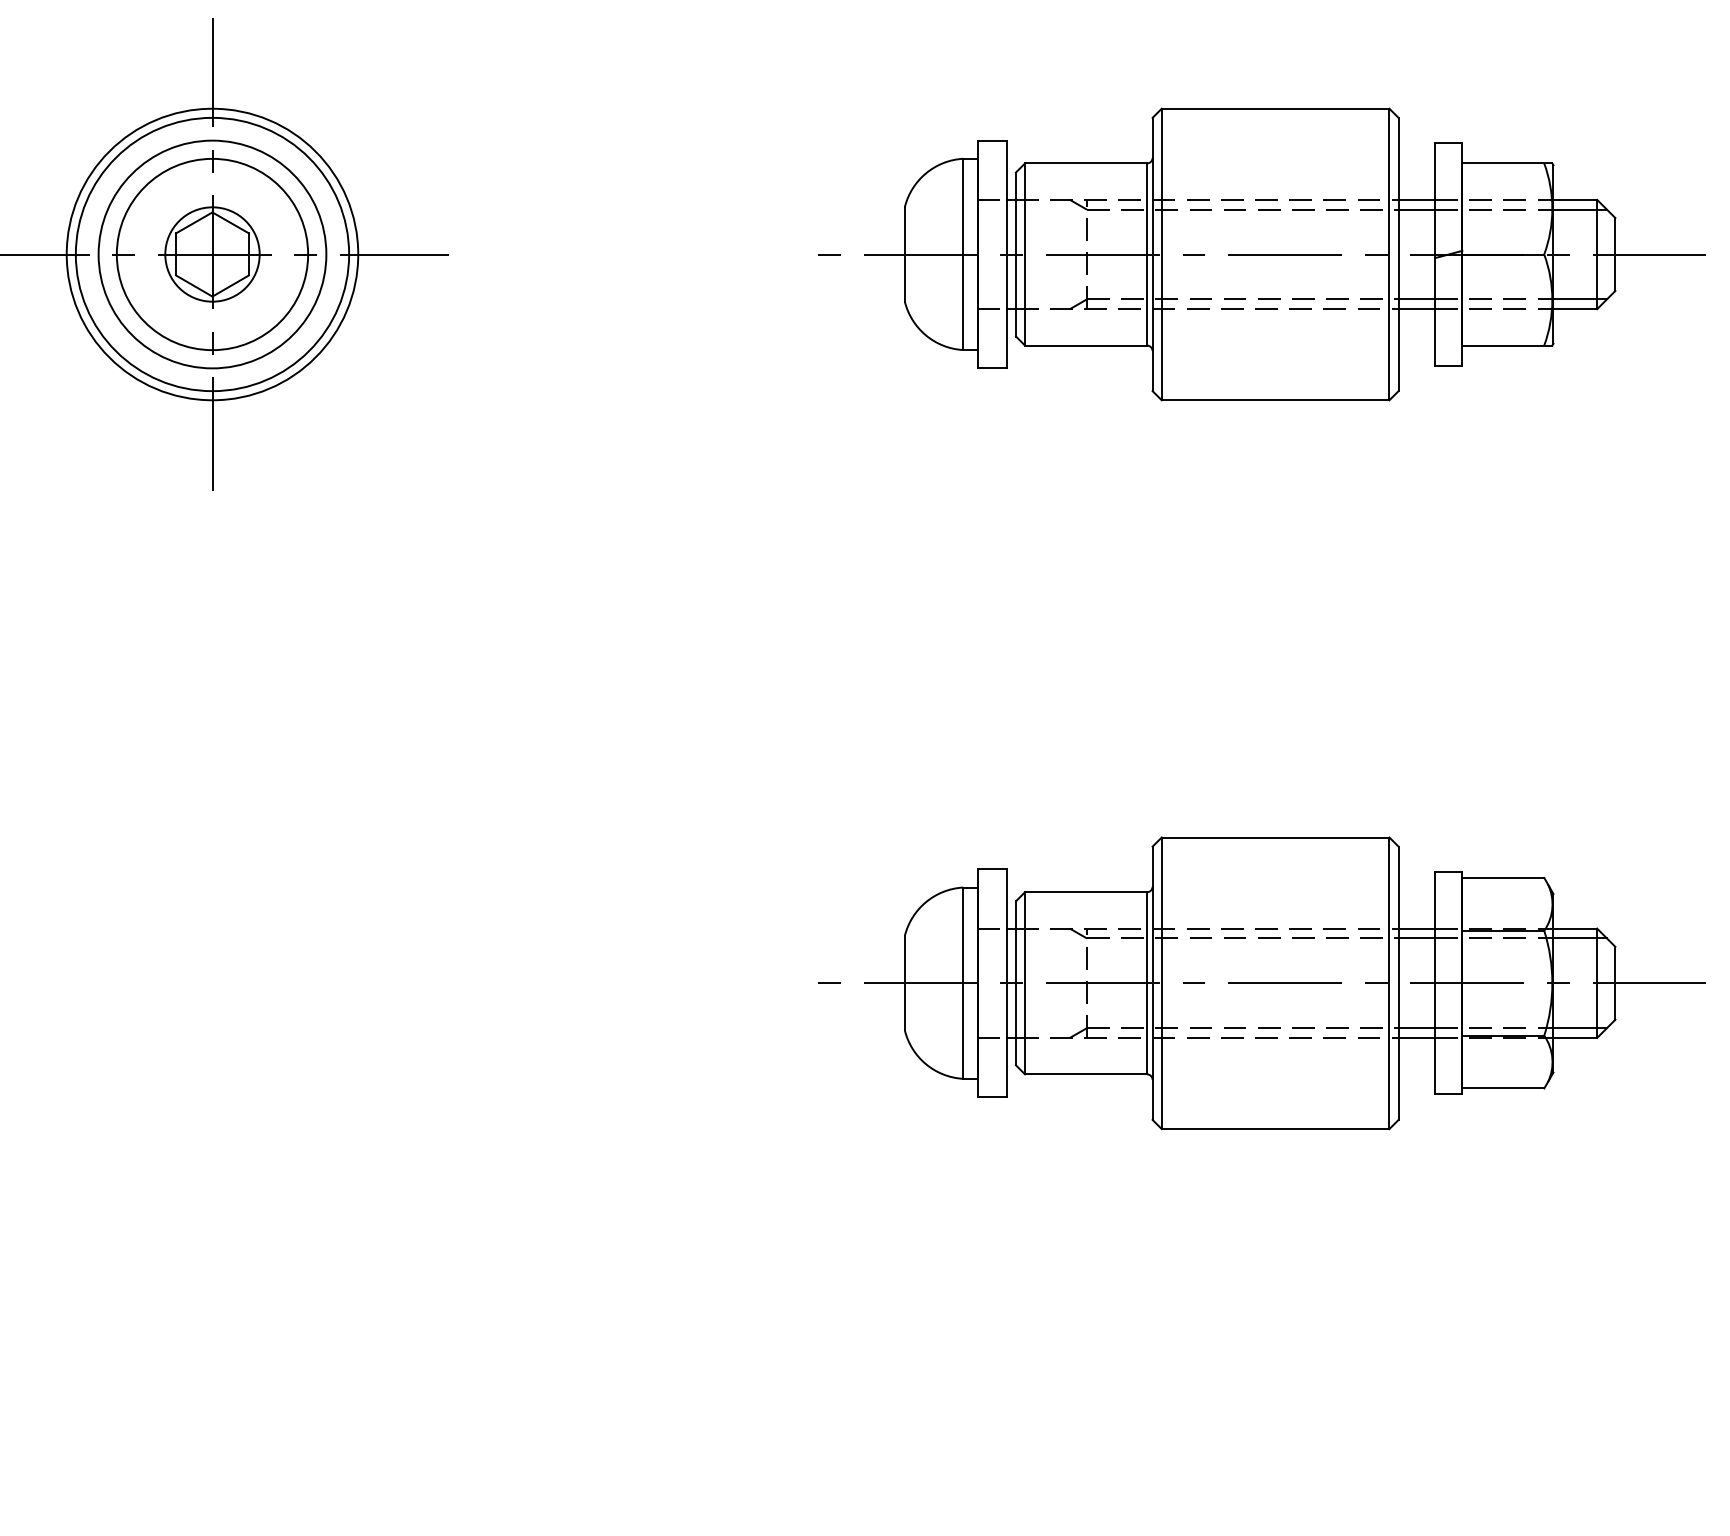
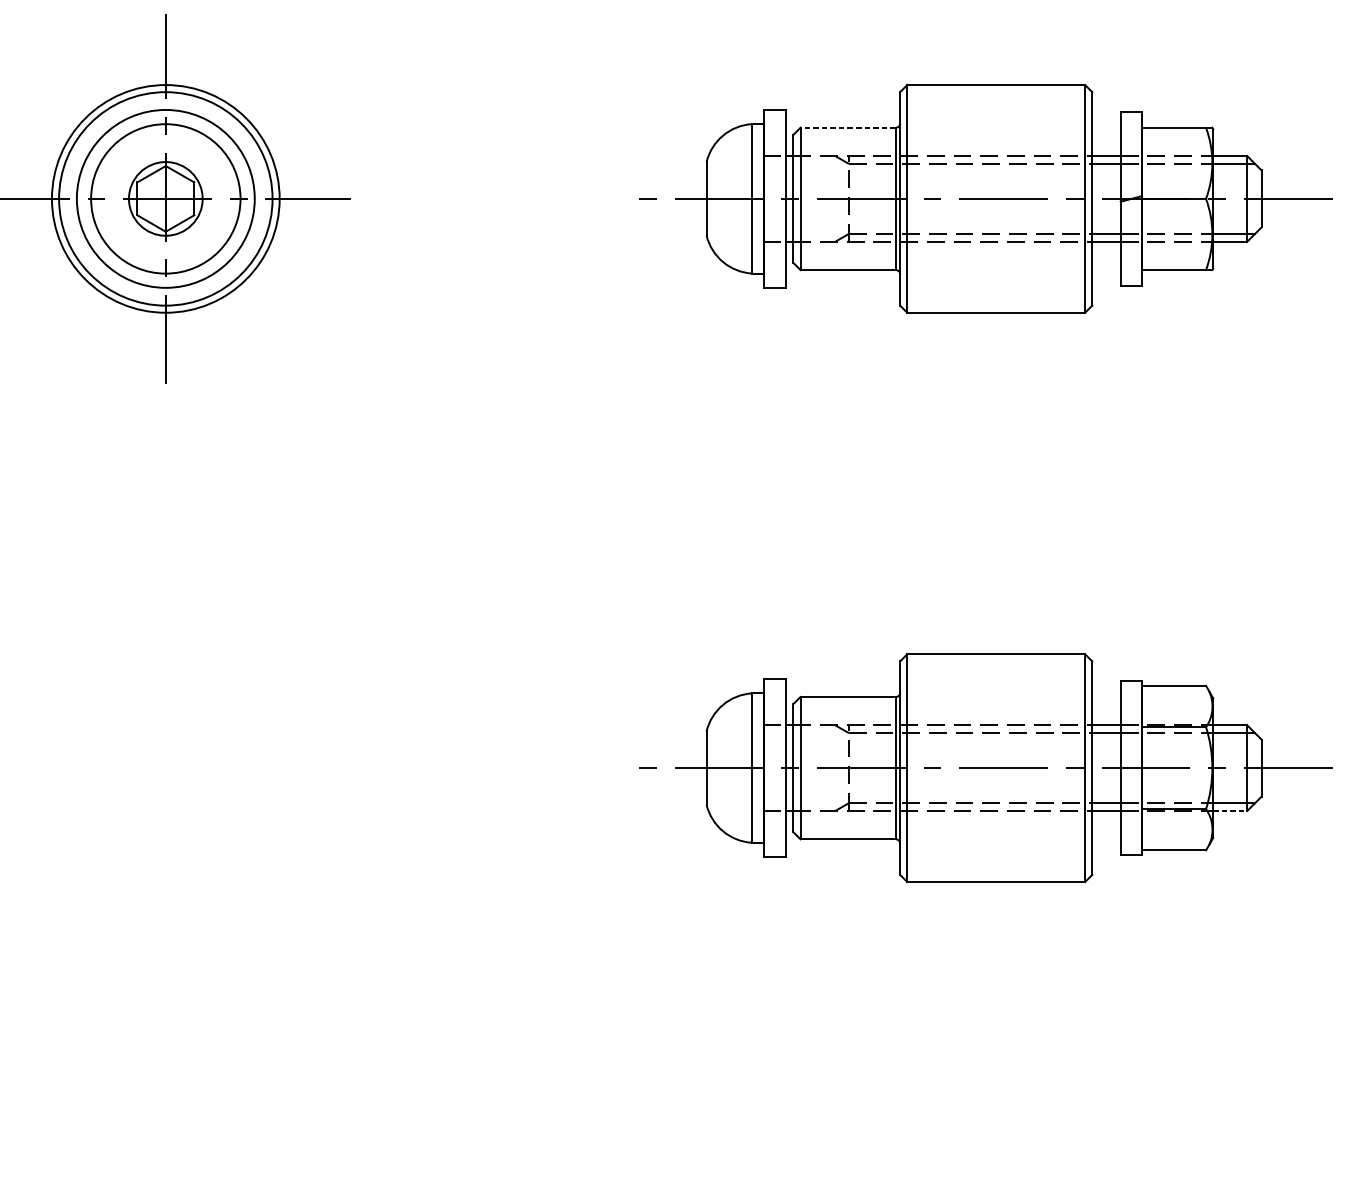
line: (1085, 163) -> (847, 127), solid -> dashed
line: (1575, 1037) -> (1230, 810), solid -> dashed

